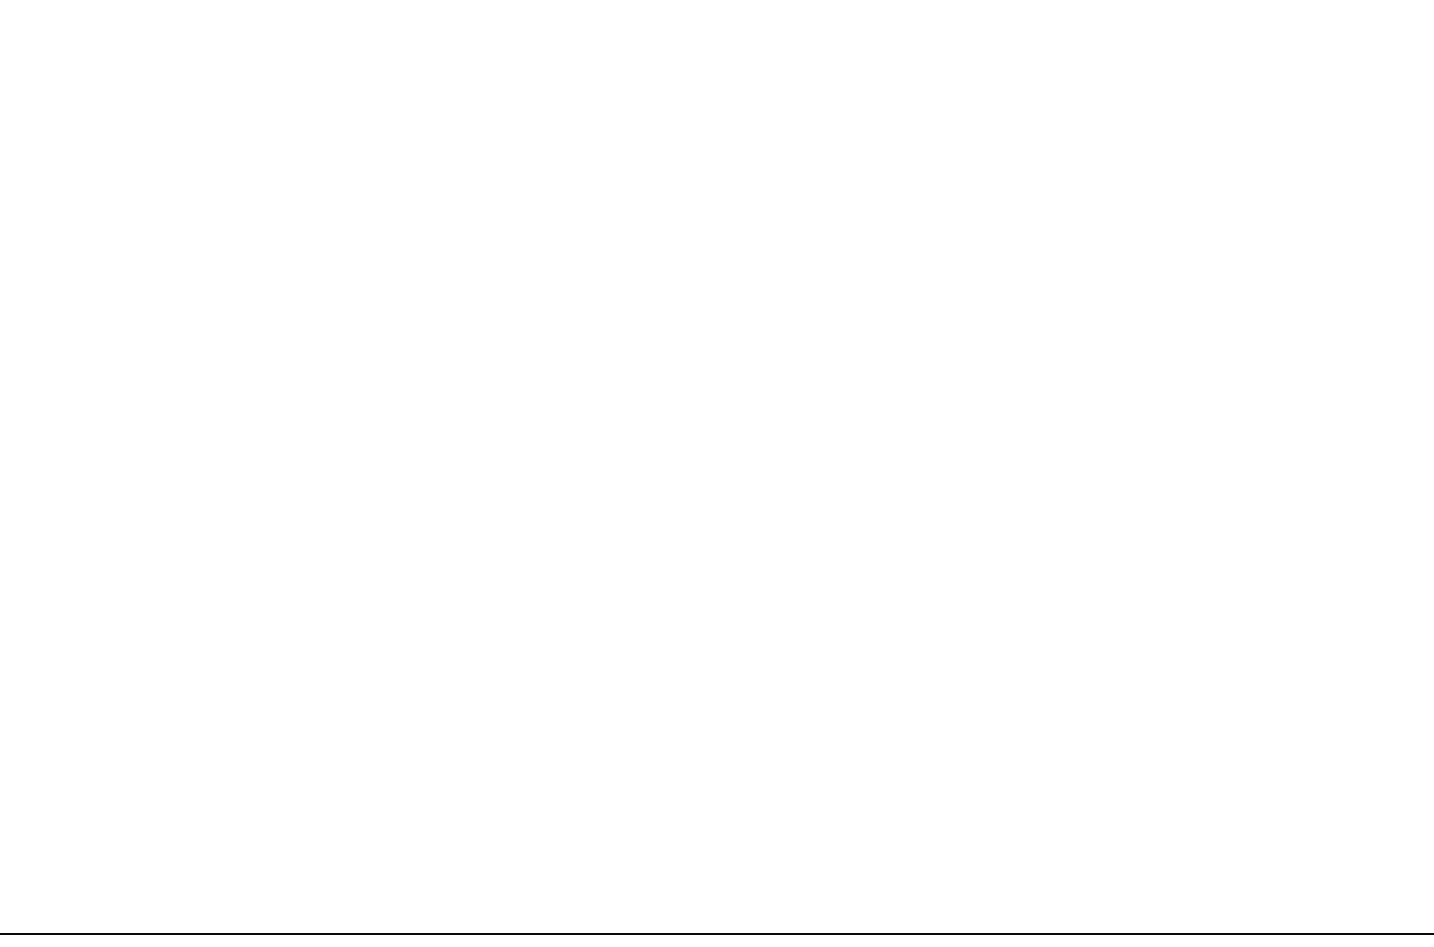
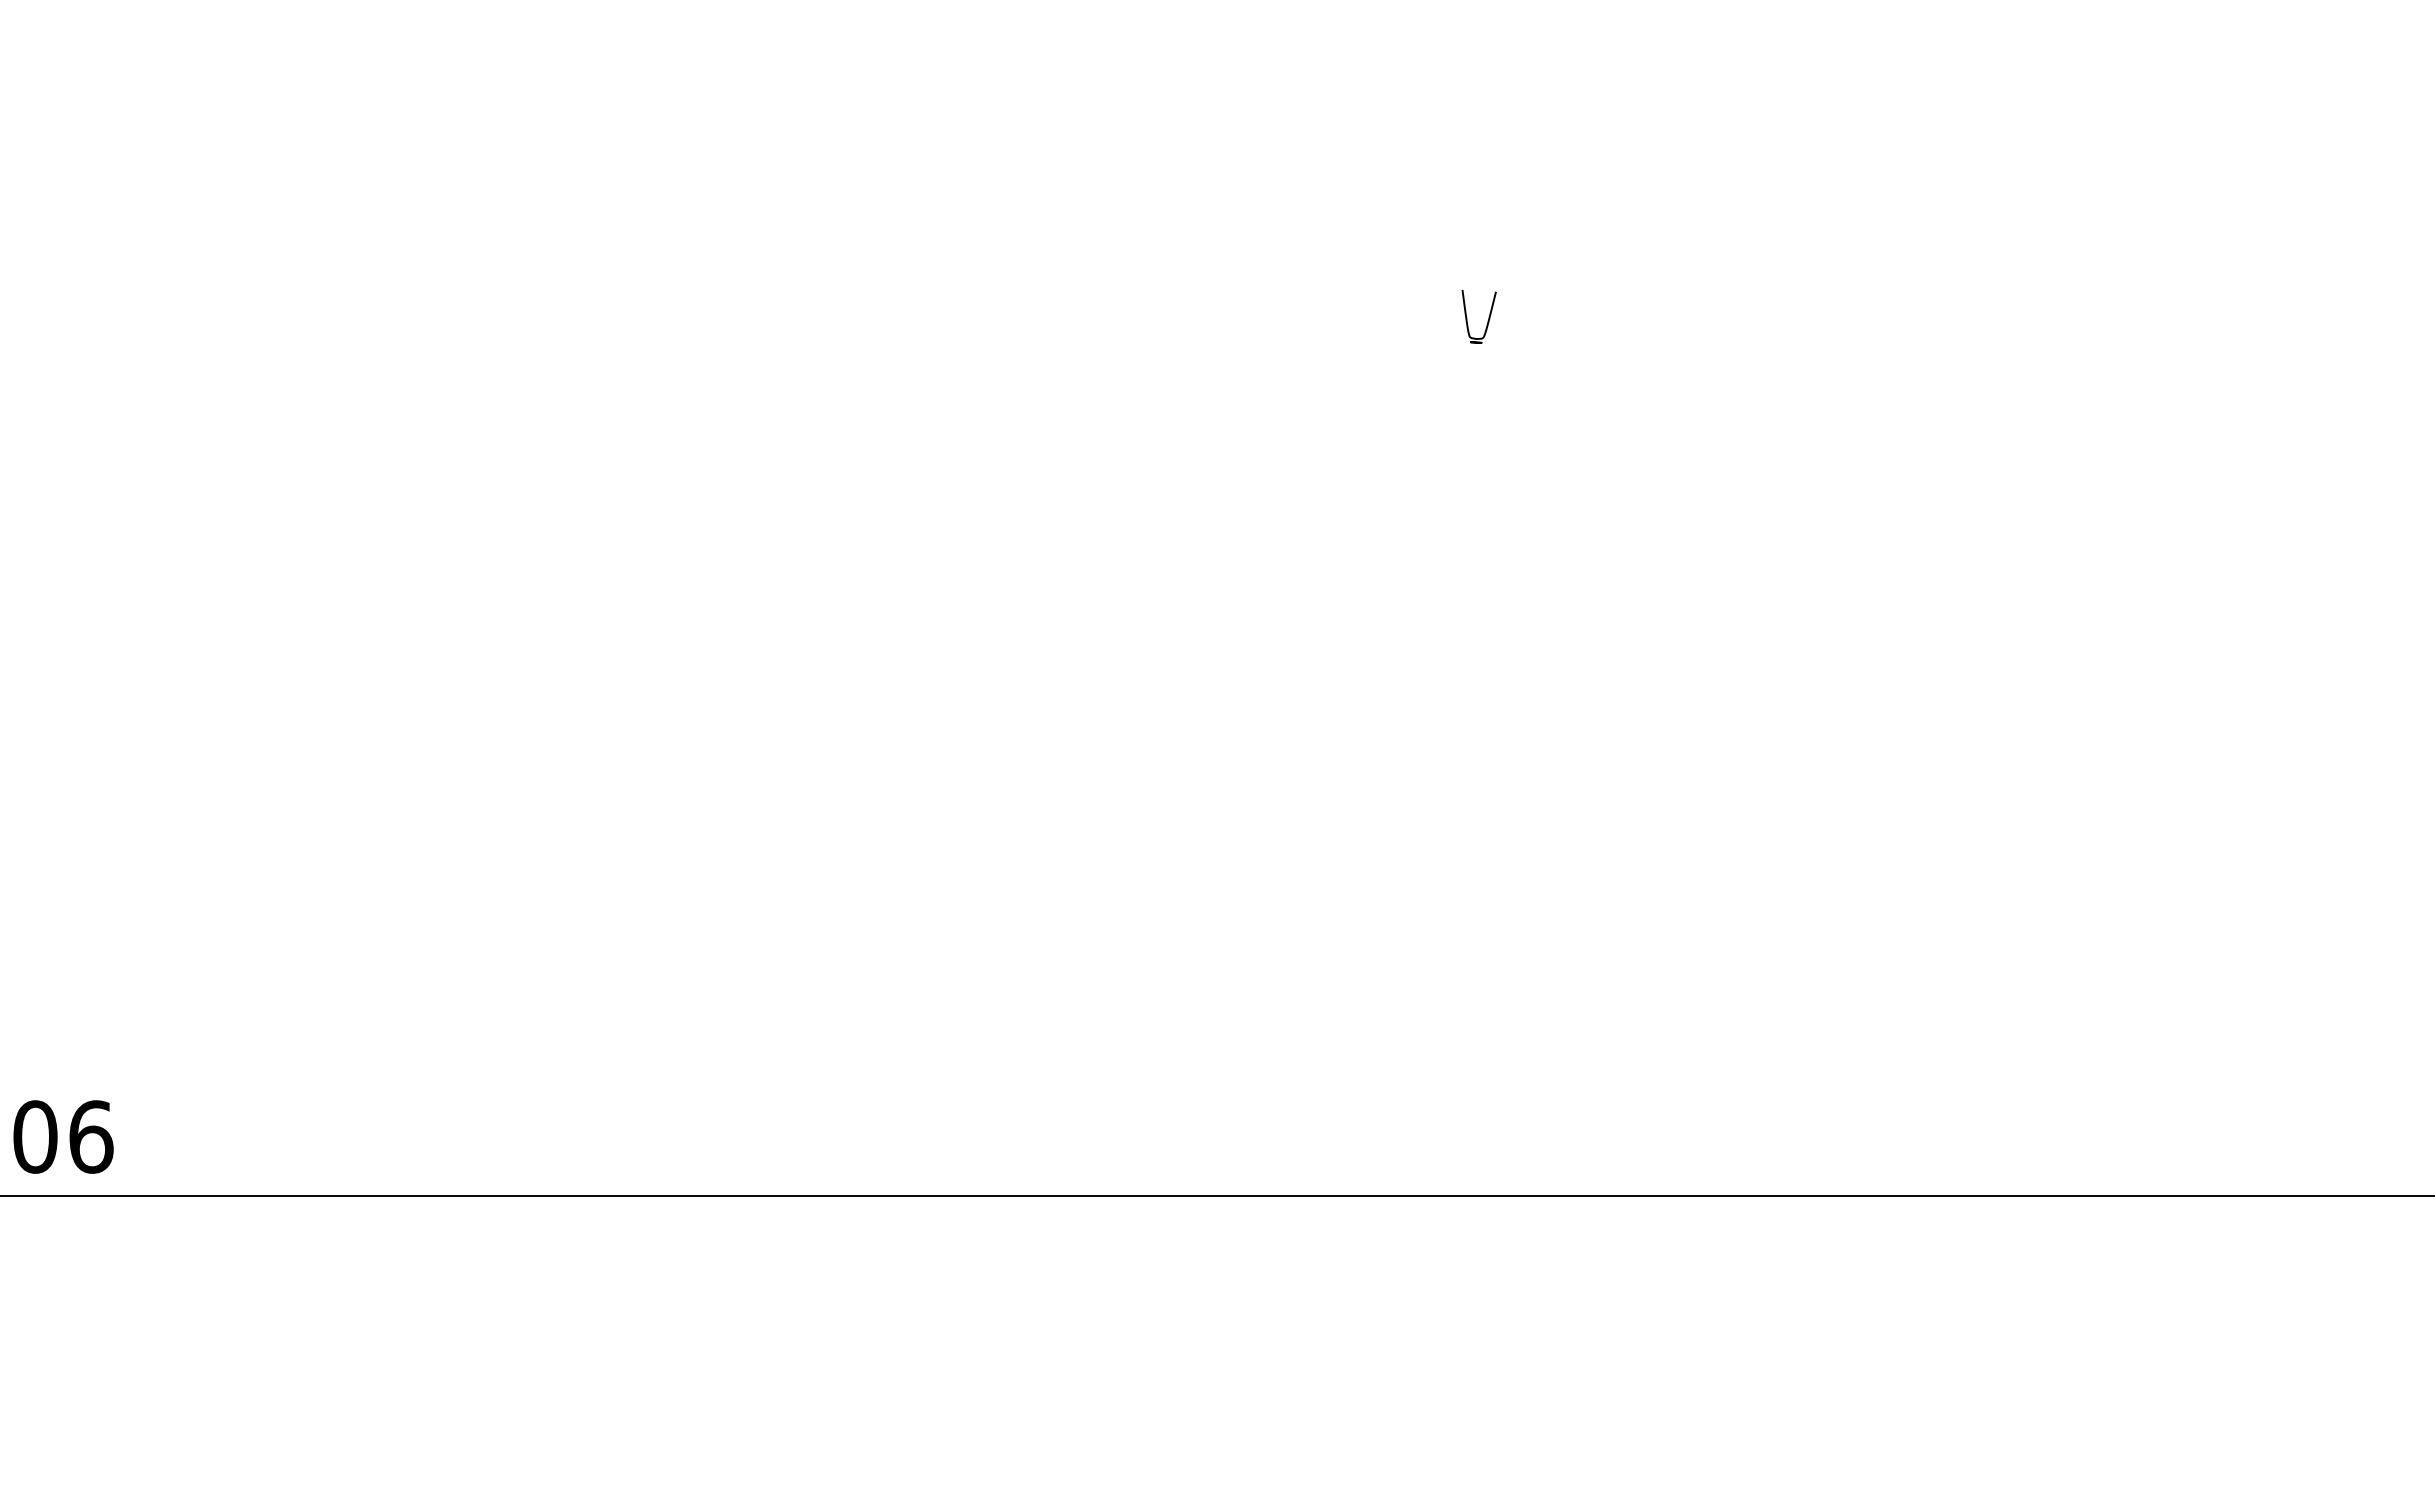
part: (618, 265) -> (1487, 320), added

